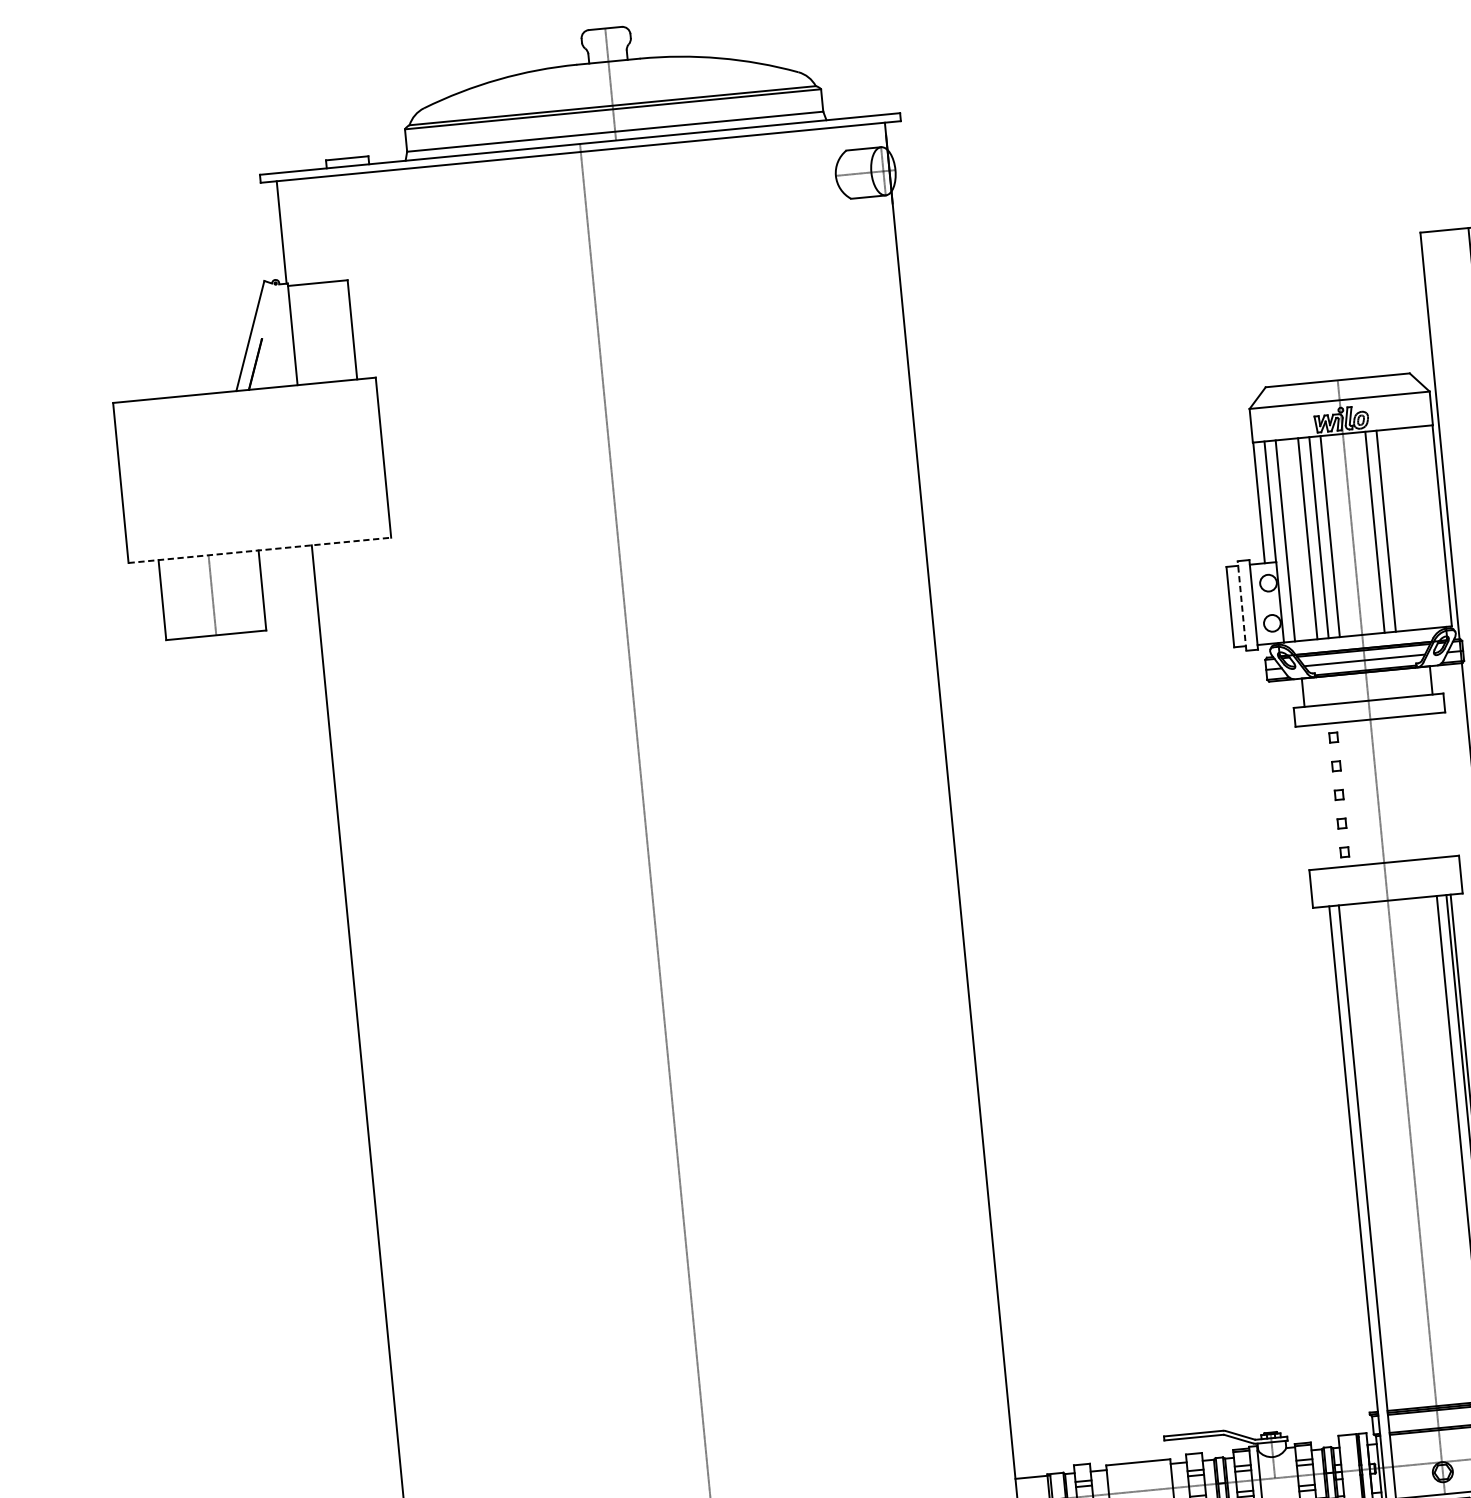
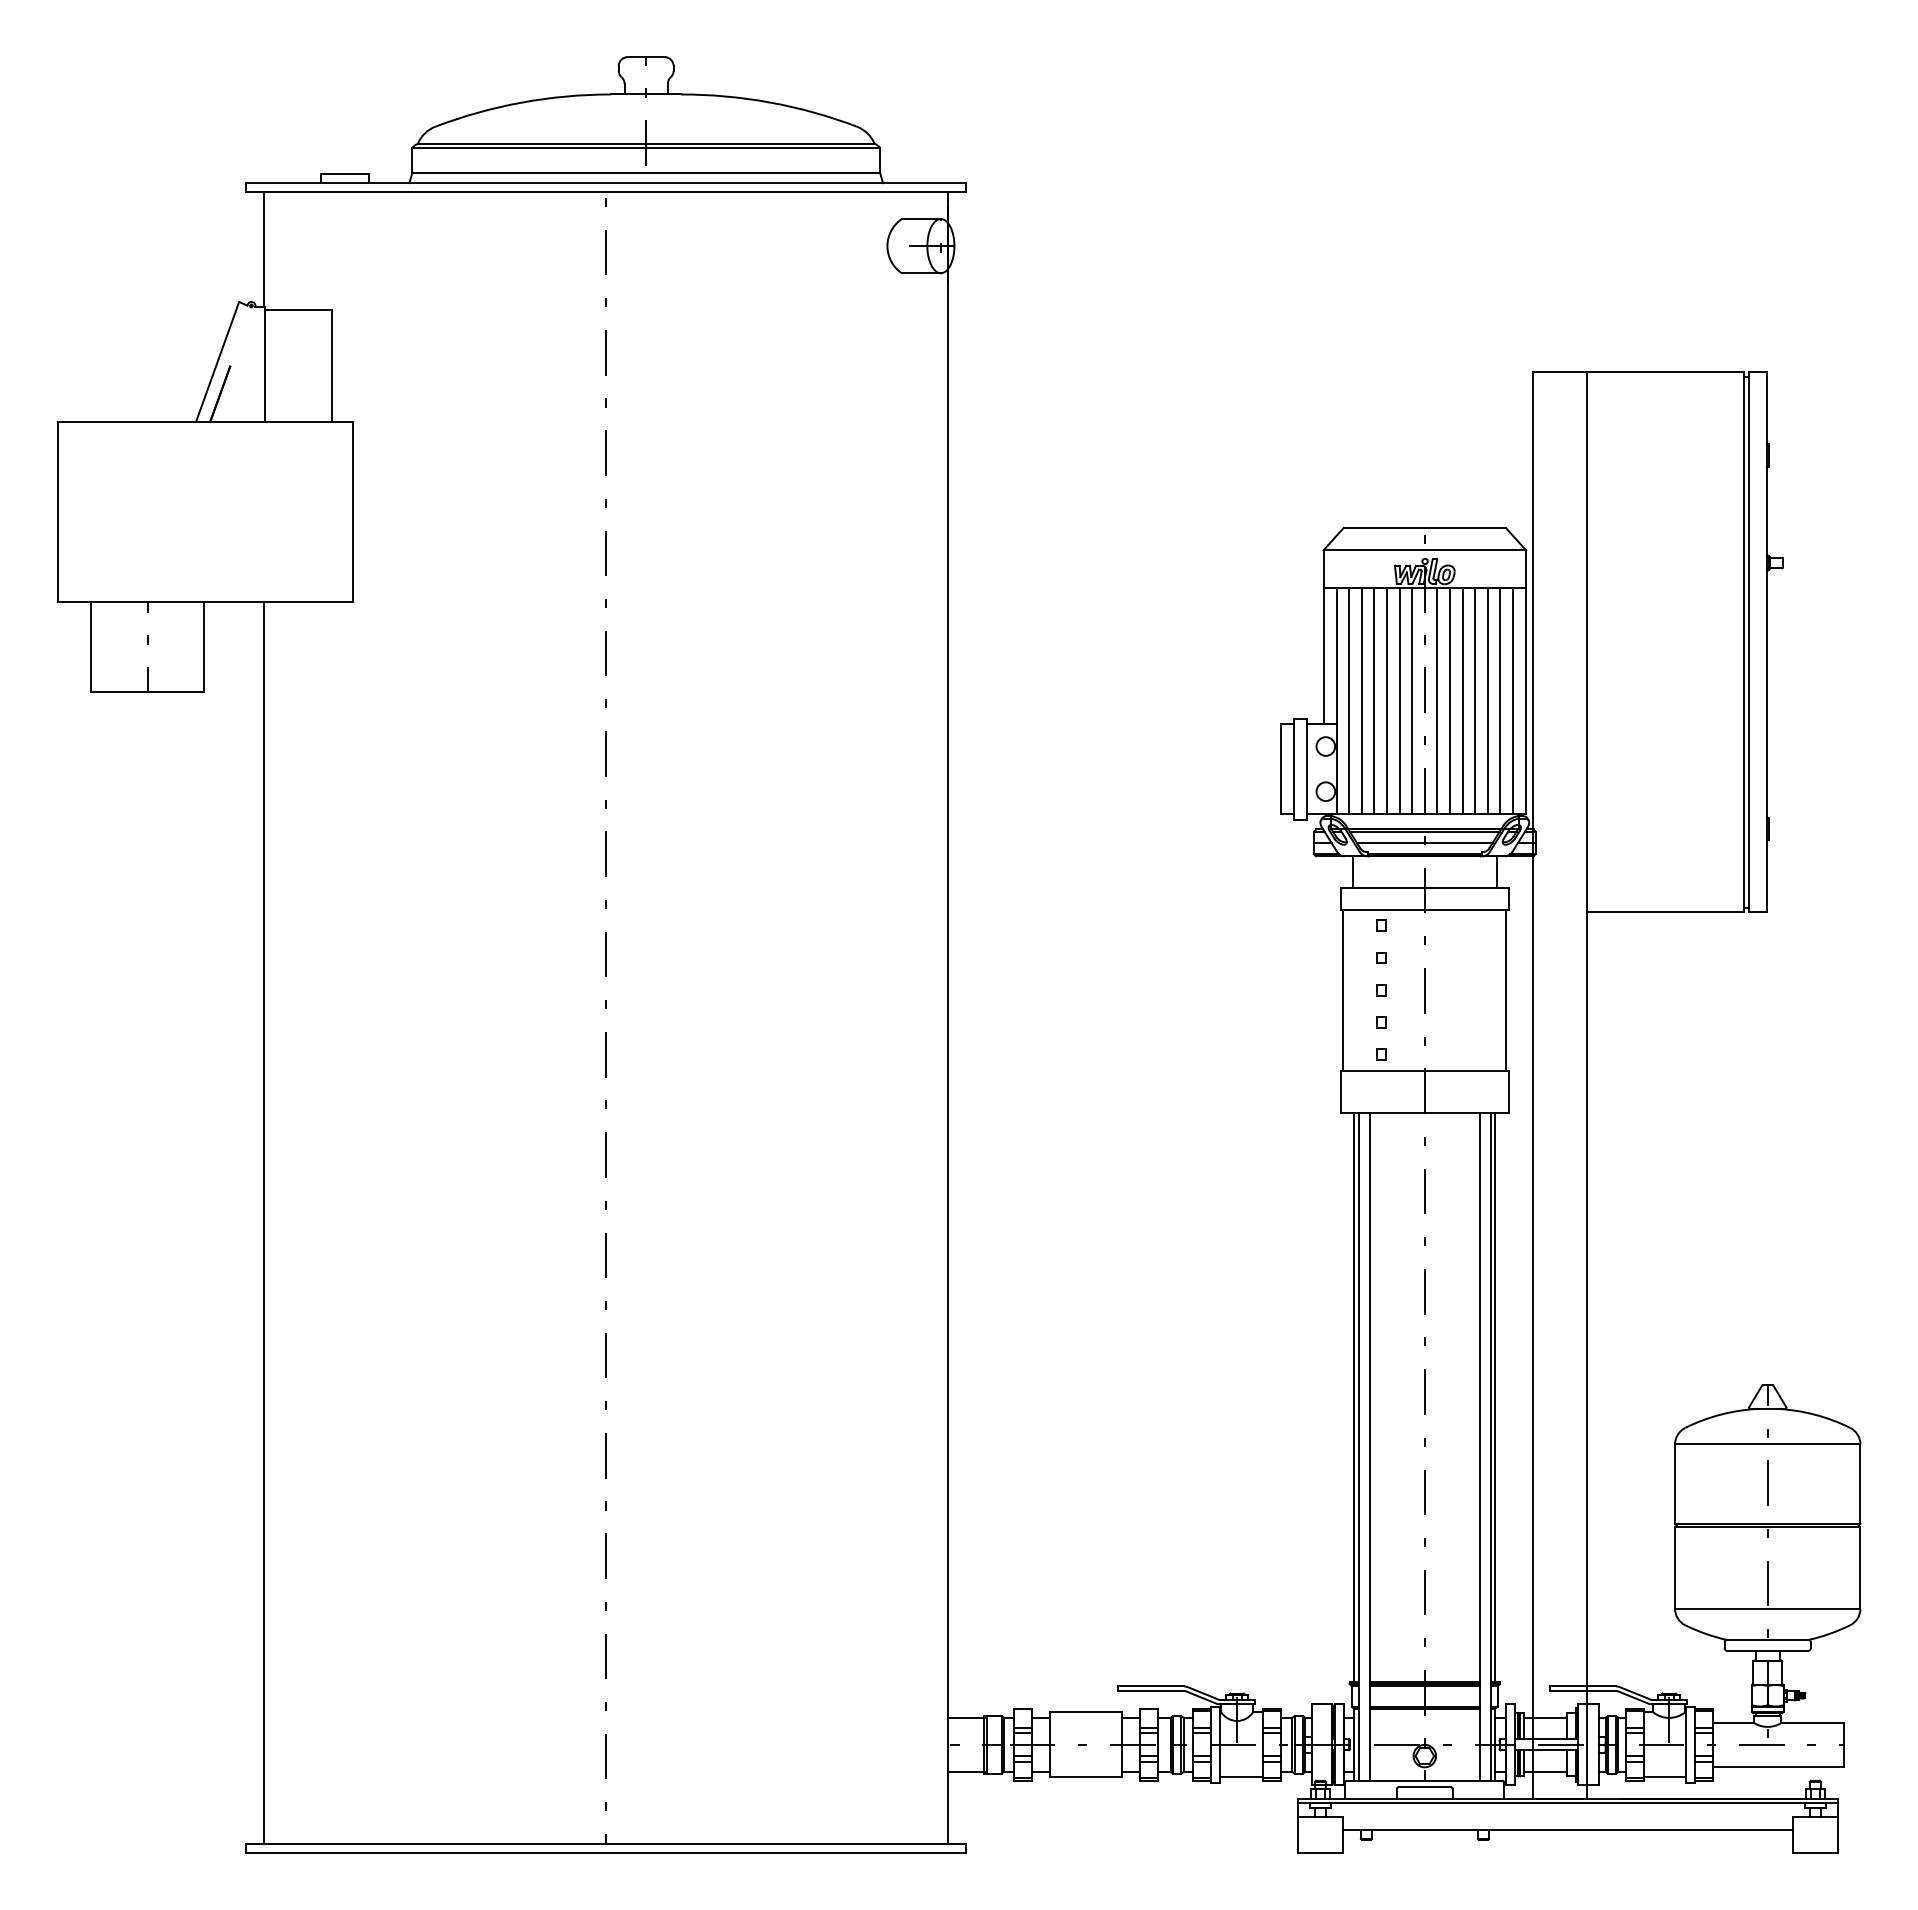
line: (1431, 527) -> (1513, 701), added
line: (1419, 528) -> (1500, 701), added
line: (1408, 529) -> (1487, 701), added
line: (1397, 530) -> (1475, 701), added
line: (1363, 533) -> (1437, 701), added
line: (1341, 535) -> (1412, 701), added
line: (1296, 540) -> (1361, 701), added
line: (260, 550) -> (205, 601), dashed -> solid
line: (1241, 605) -> (1293, 768), dashed -> solid
line: (1449, 783) -> (1506, 989), added
line: (1304, 797) -> (1343, 989), added
line: (1349, 1159) -> (1354, 1397), added

